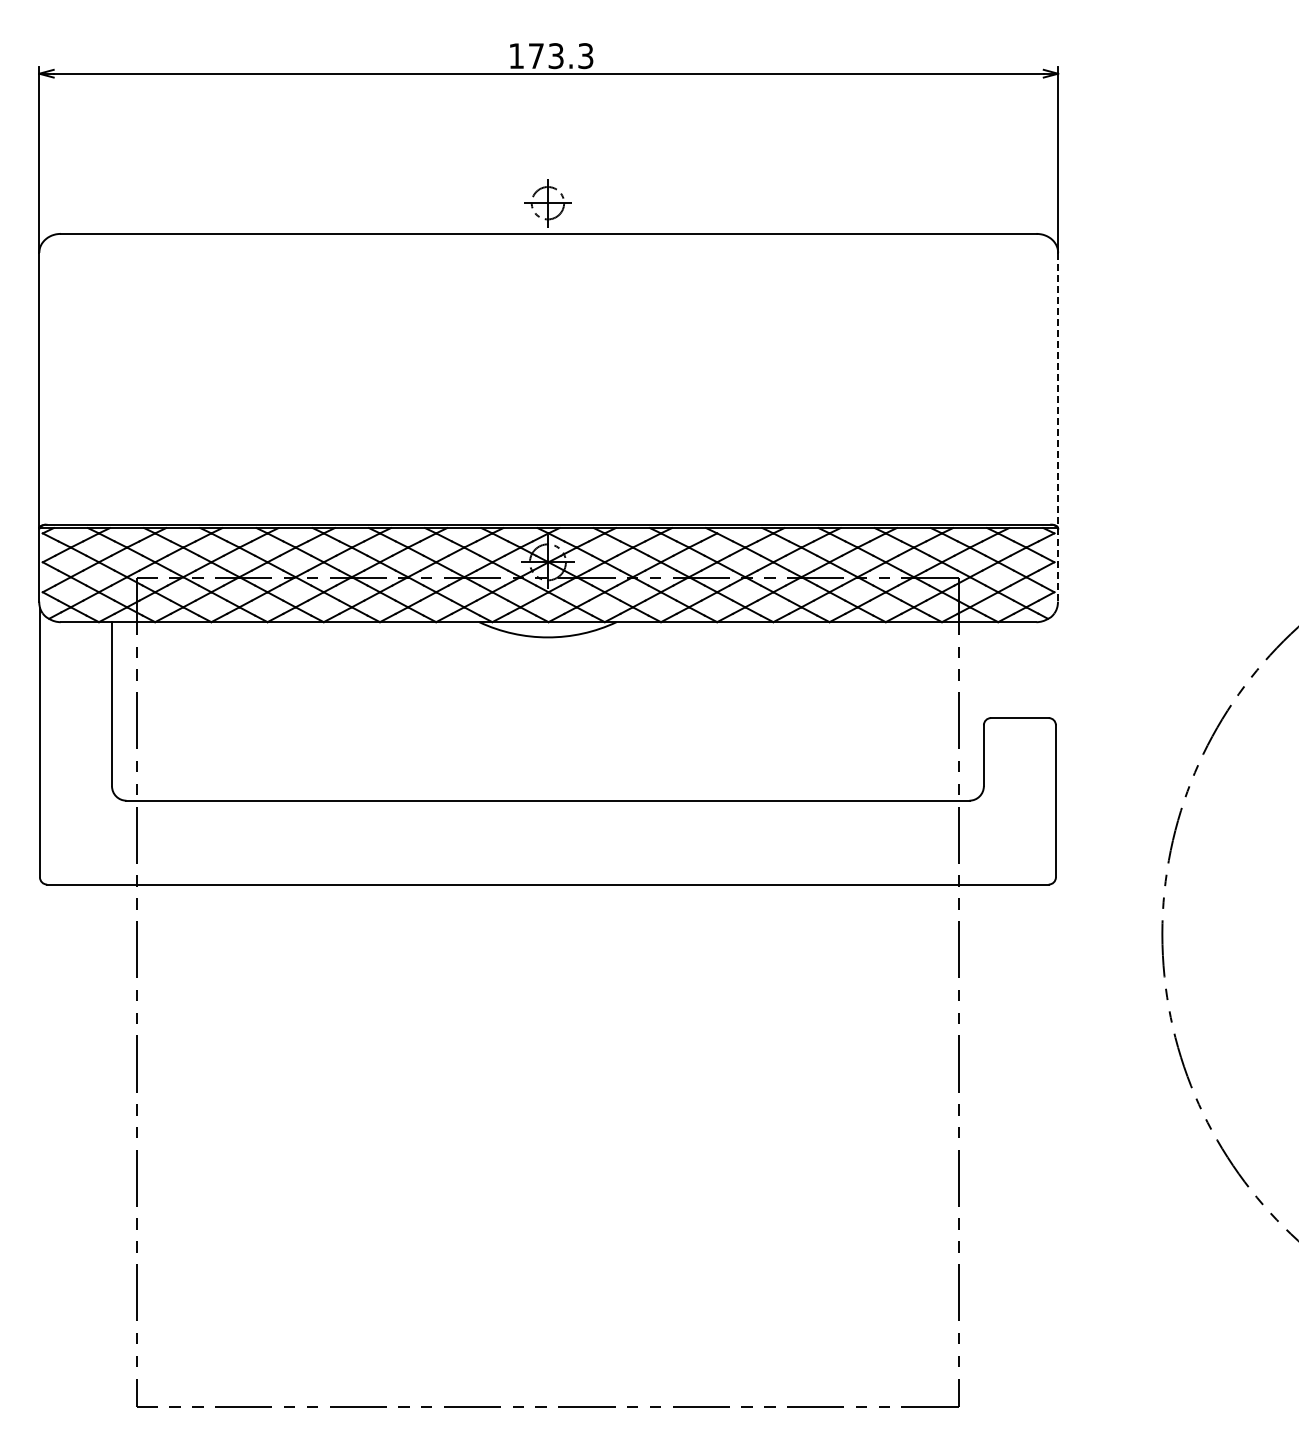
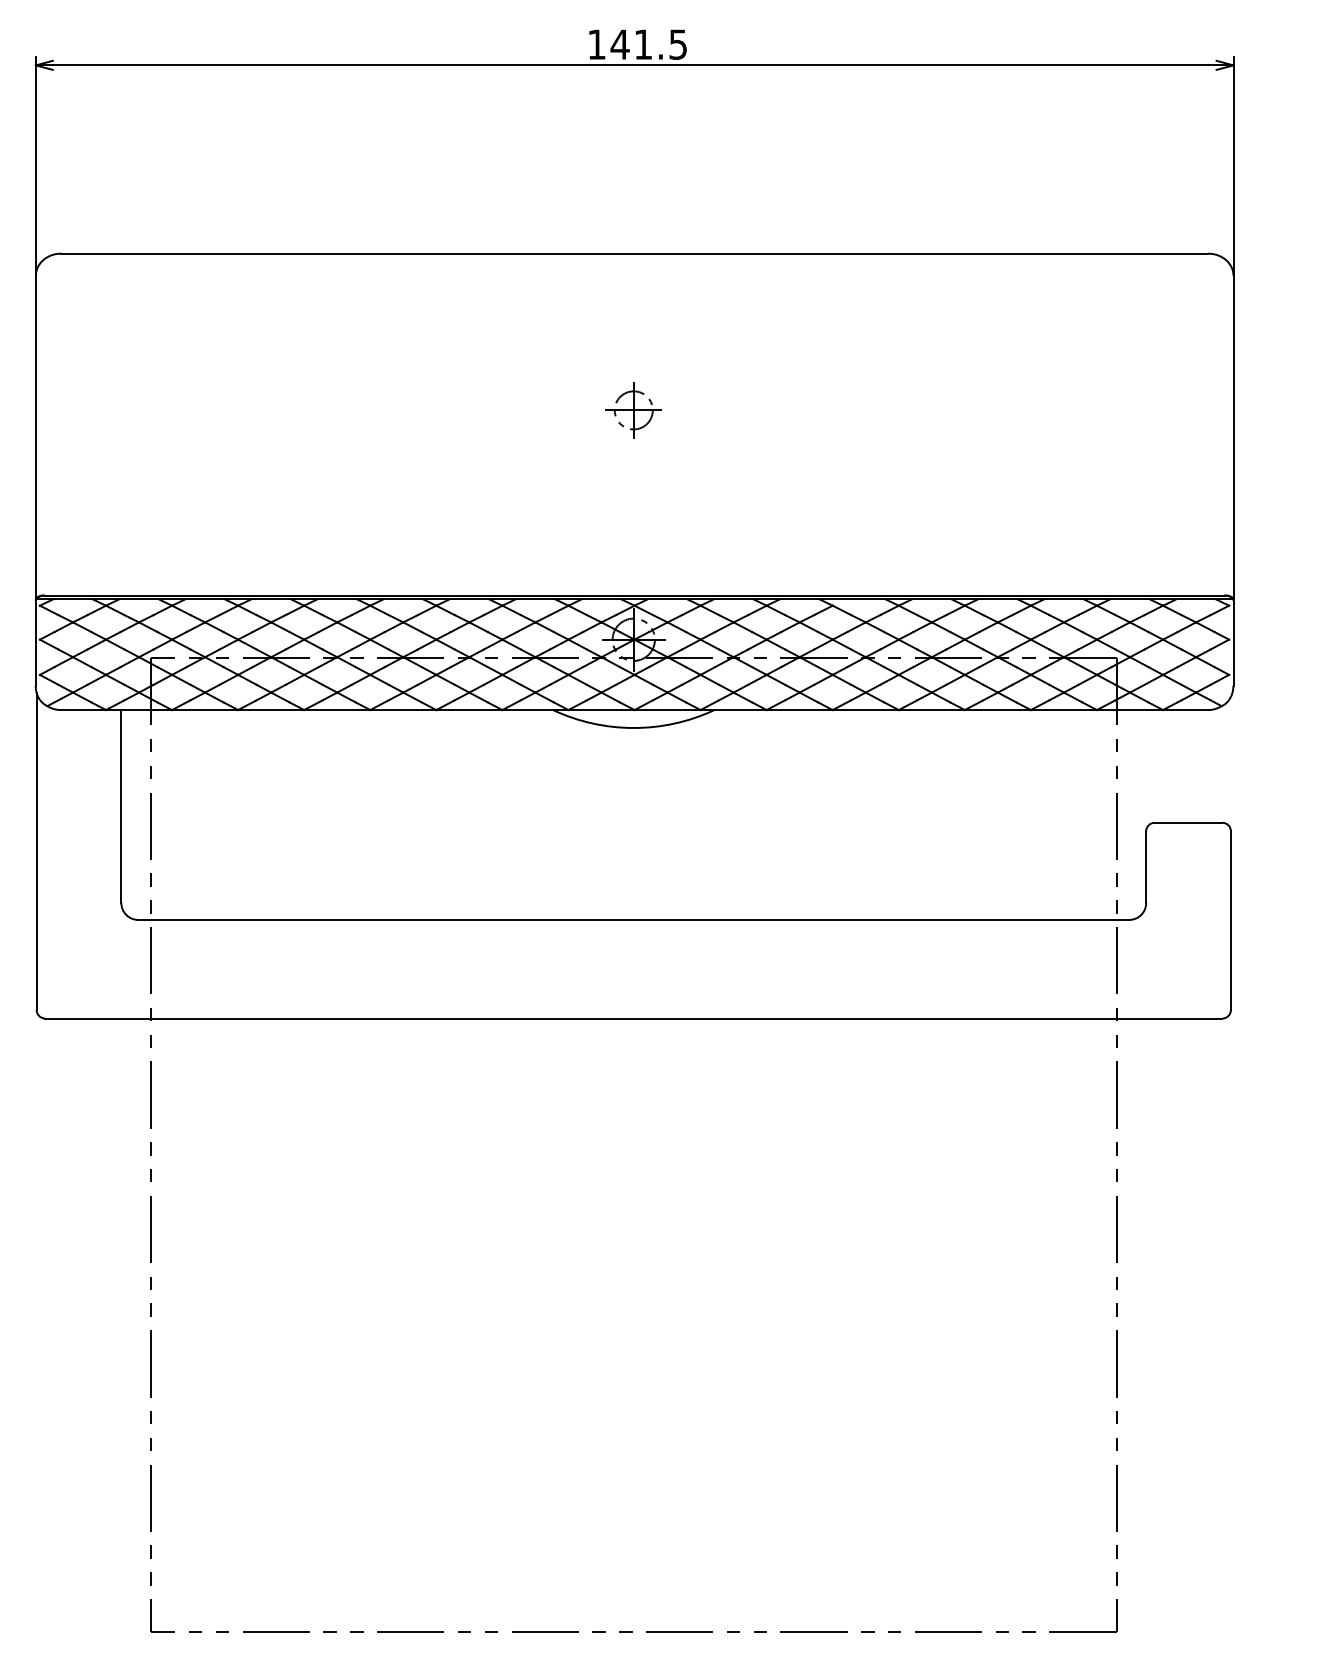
text: (560, 56) -> (648, 45), 173.3 -> 141.5
part: (547, 203) -> (633, 410), moved
line: (1058, 427) -> (1233, 481), dashed -> solid

